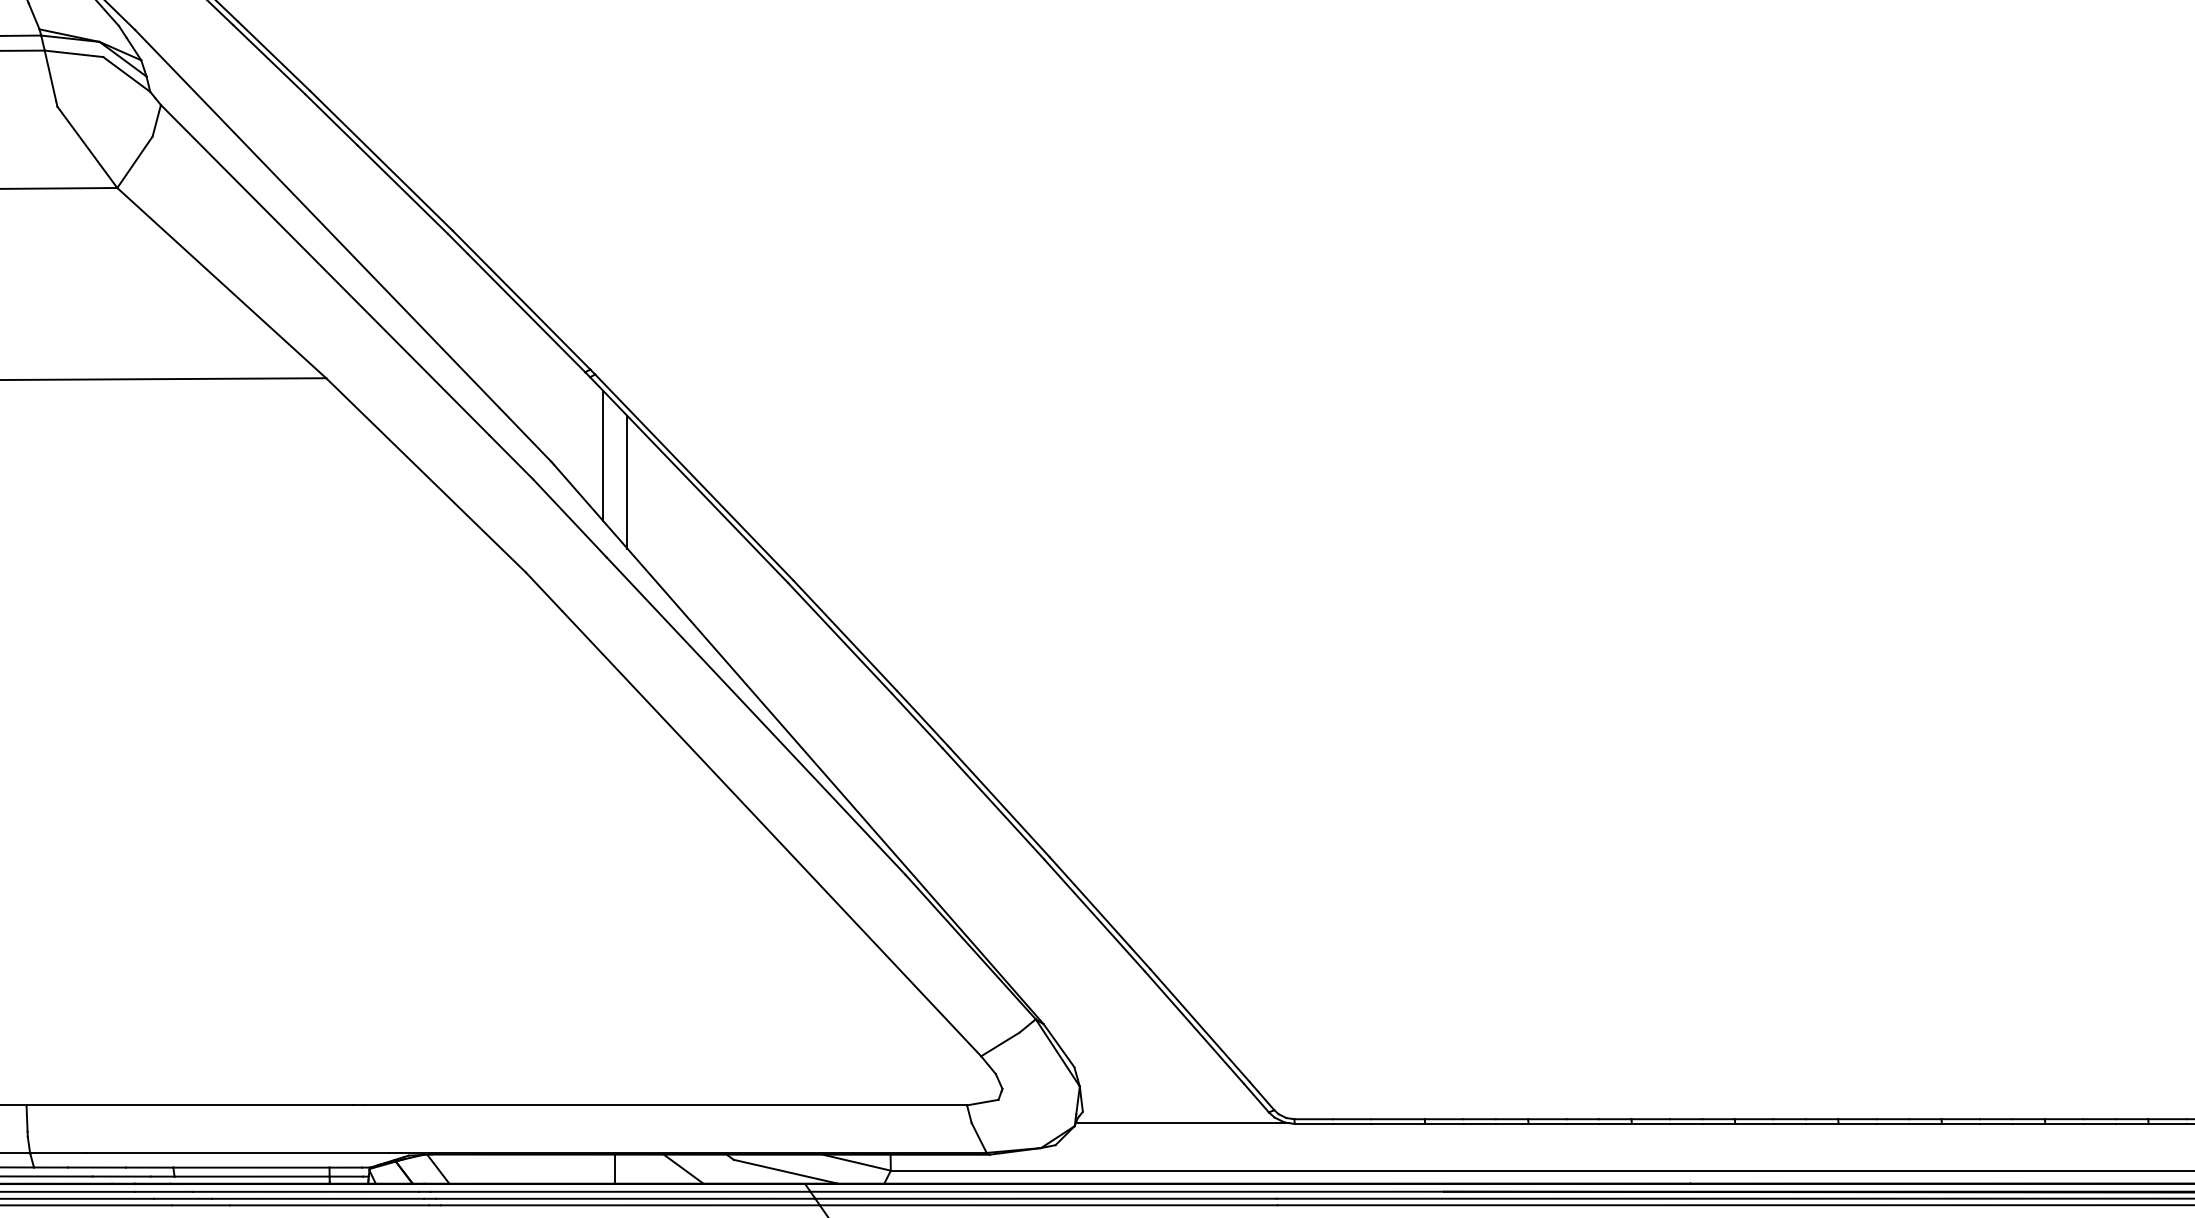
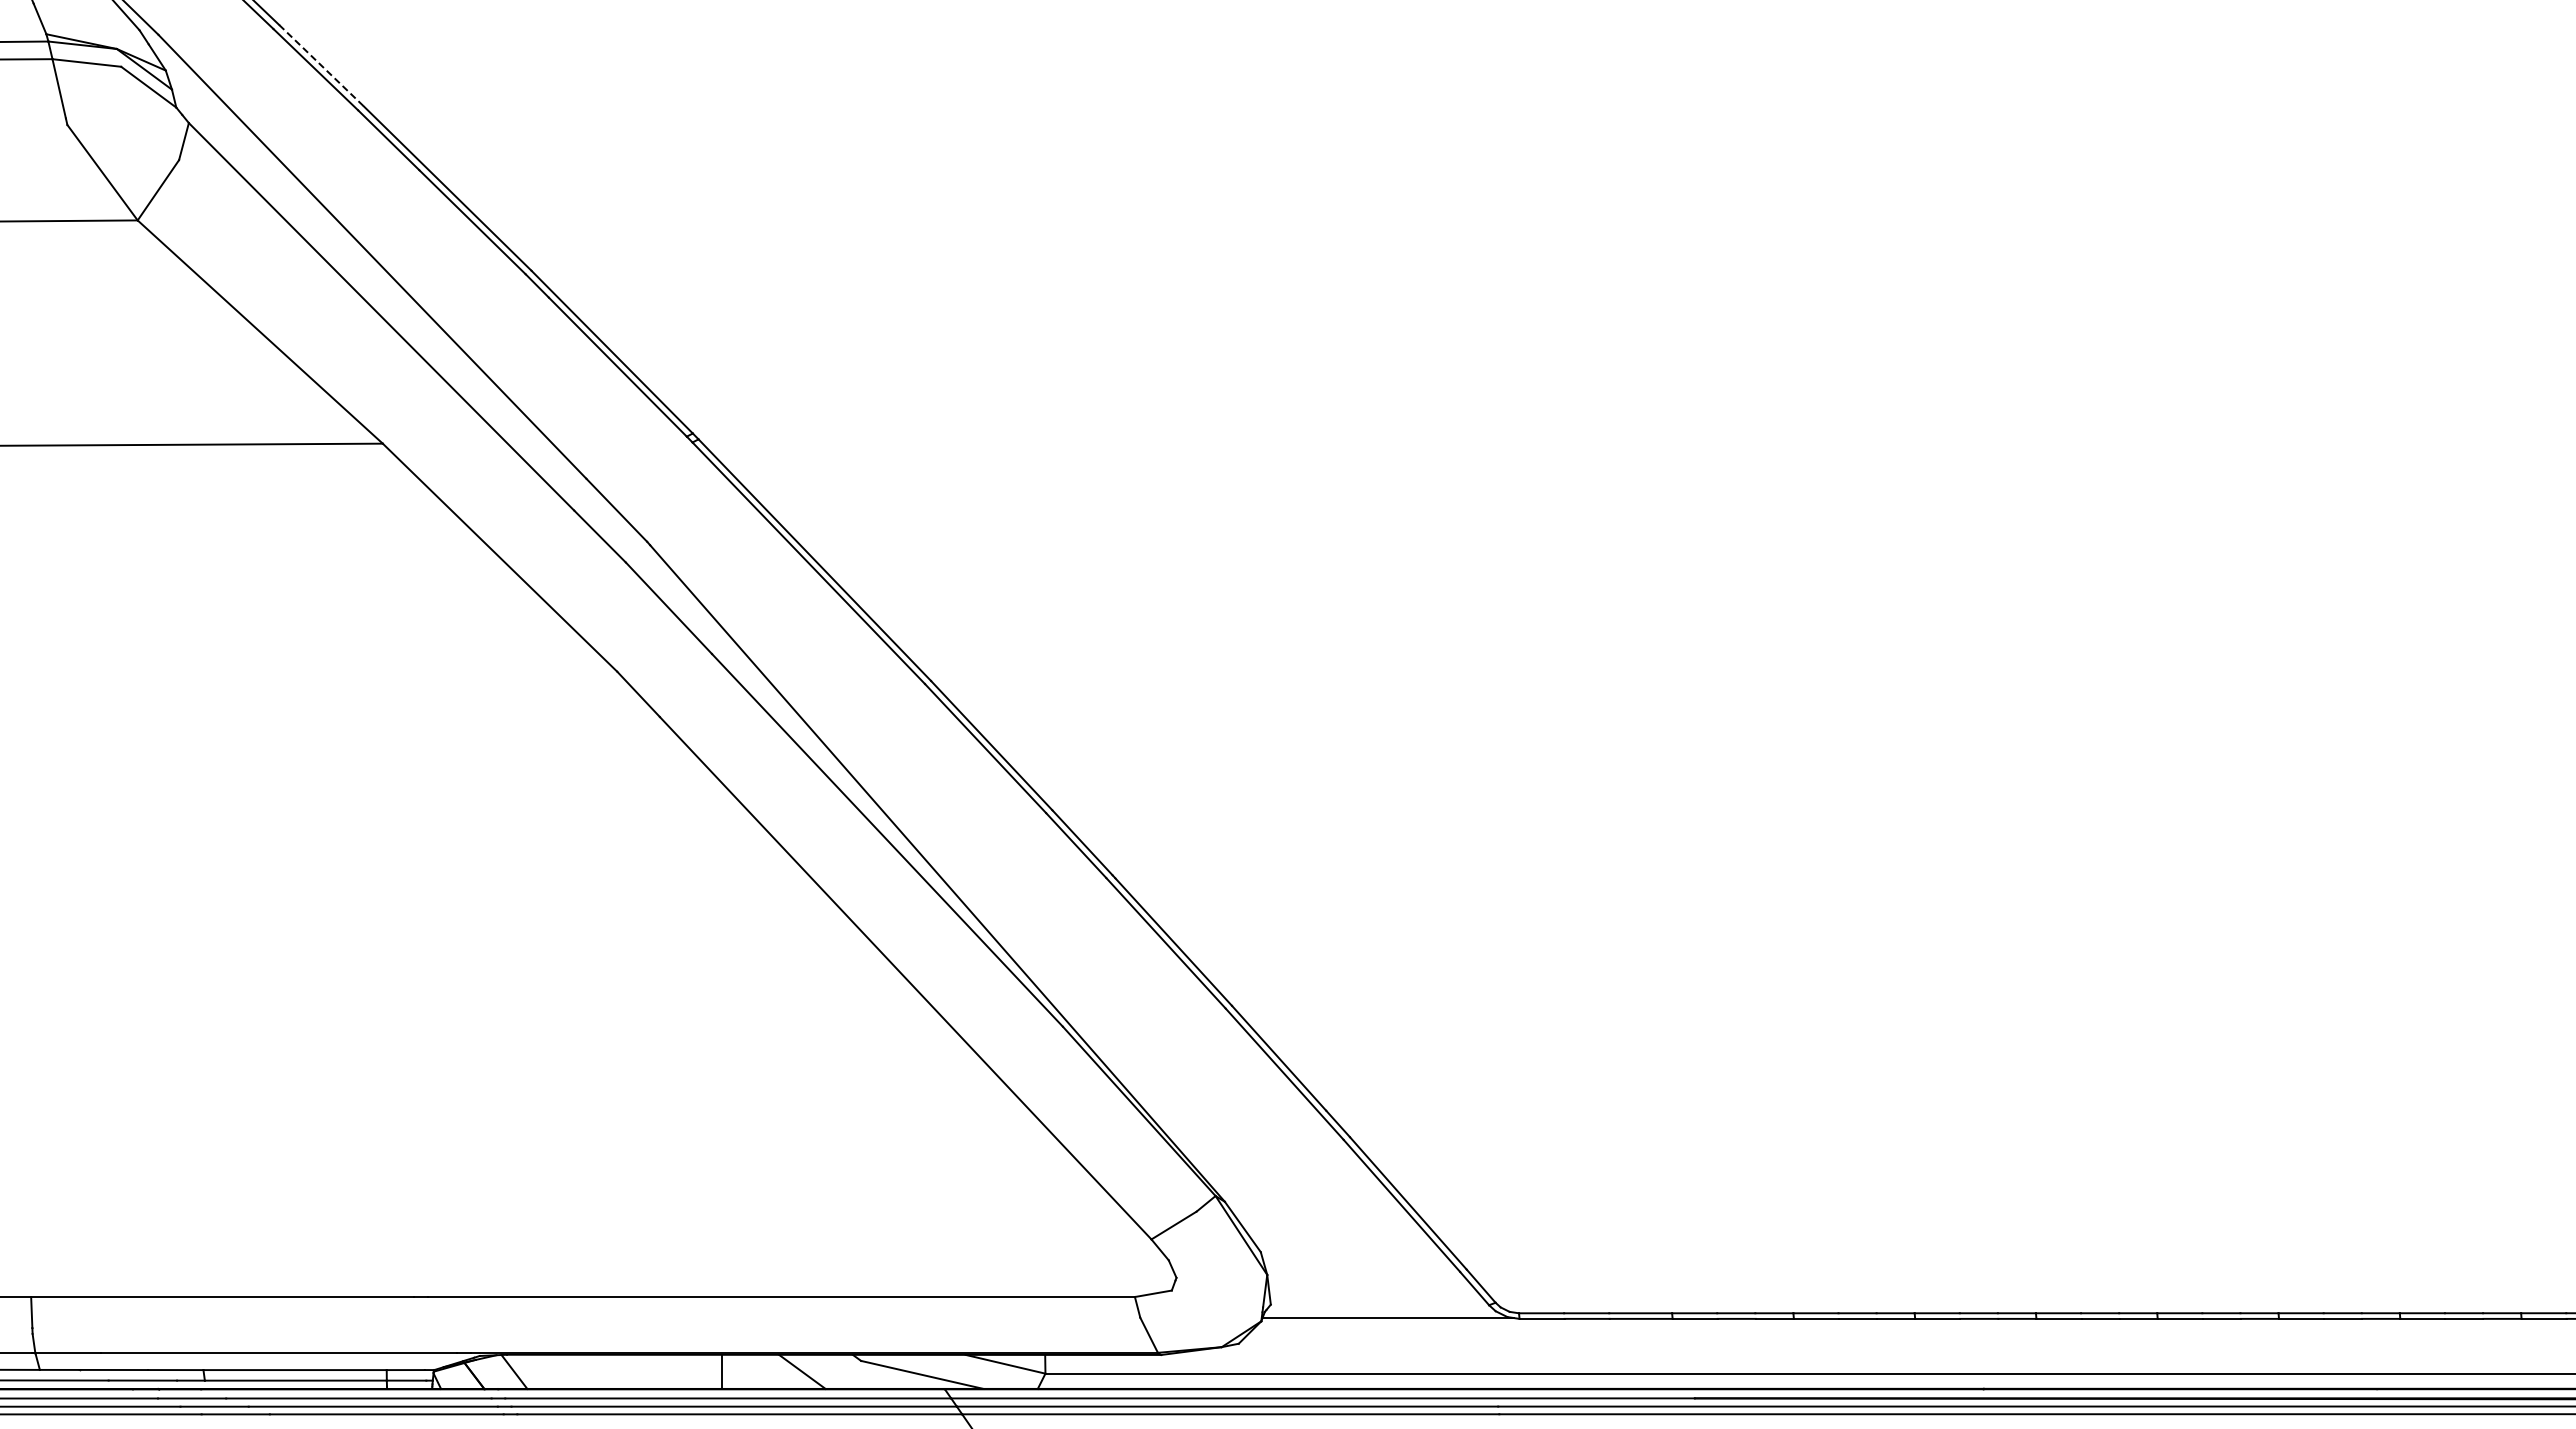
line: (273, 55) -> (321, 65), solid -> dashed
line: (602, 455) -> (707, 534), removed
line: (627, 482) -> (736, 565), removed

